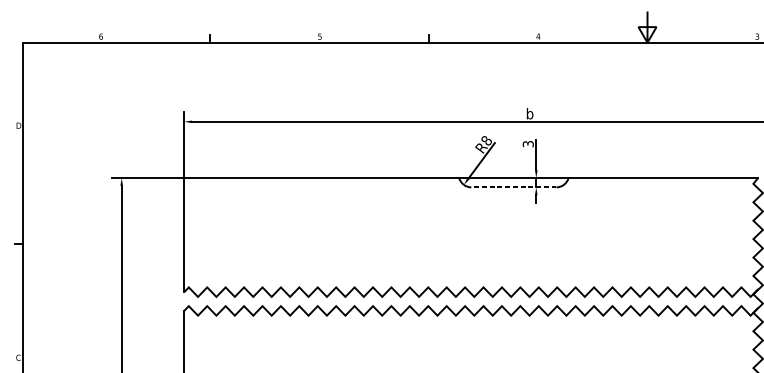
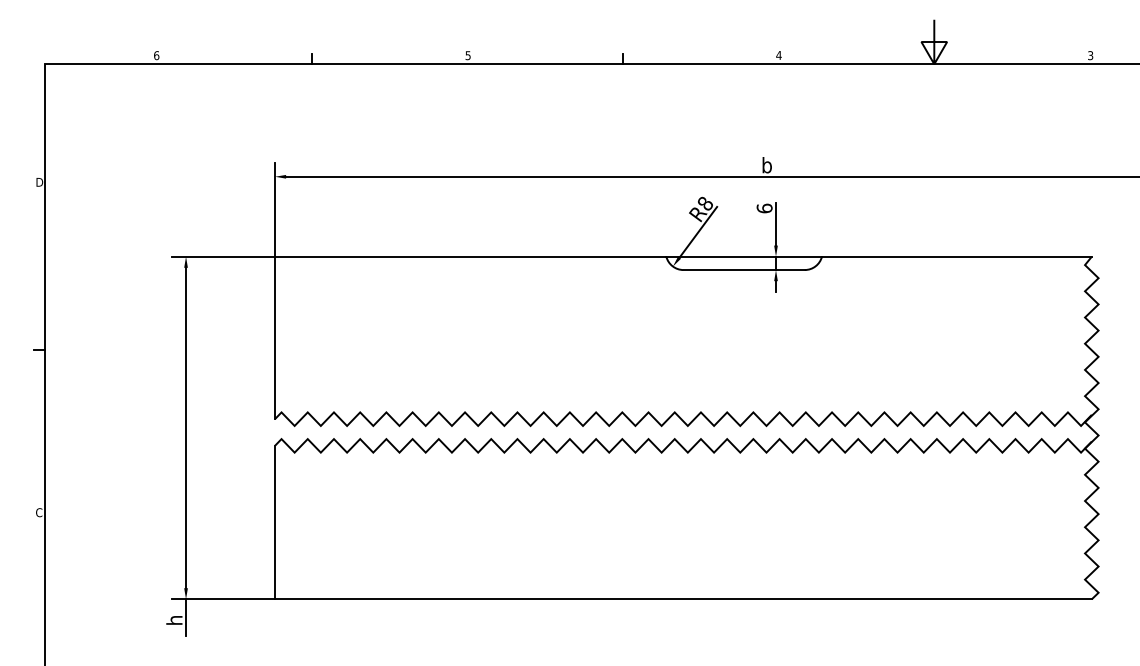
text: (528, 144) -> (764, 208), 3 -> 6
line: (514, 187) -> (744, 270), dashed -> solid

